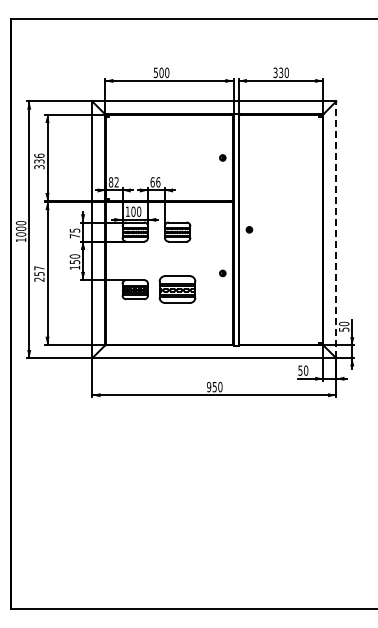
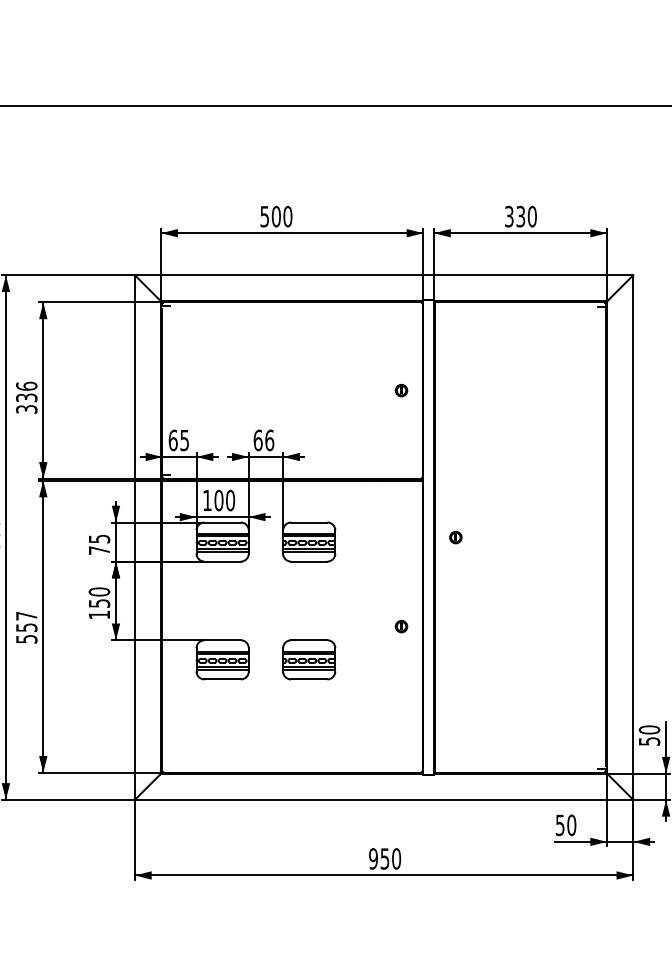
text: (113, 182) -> (178, 440), 82 -> 65
line: (336, 229) -> (633, 536), dashed -> solid
text: (39, 279) -> (26, 638), 257 -> 557
part: (177, 289) -> (308, 659), size x0.71

